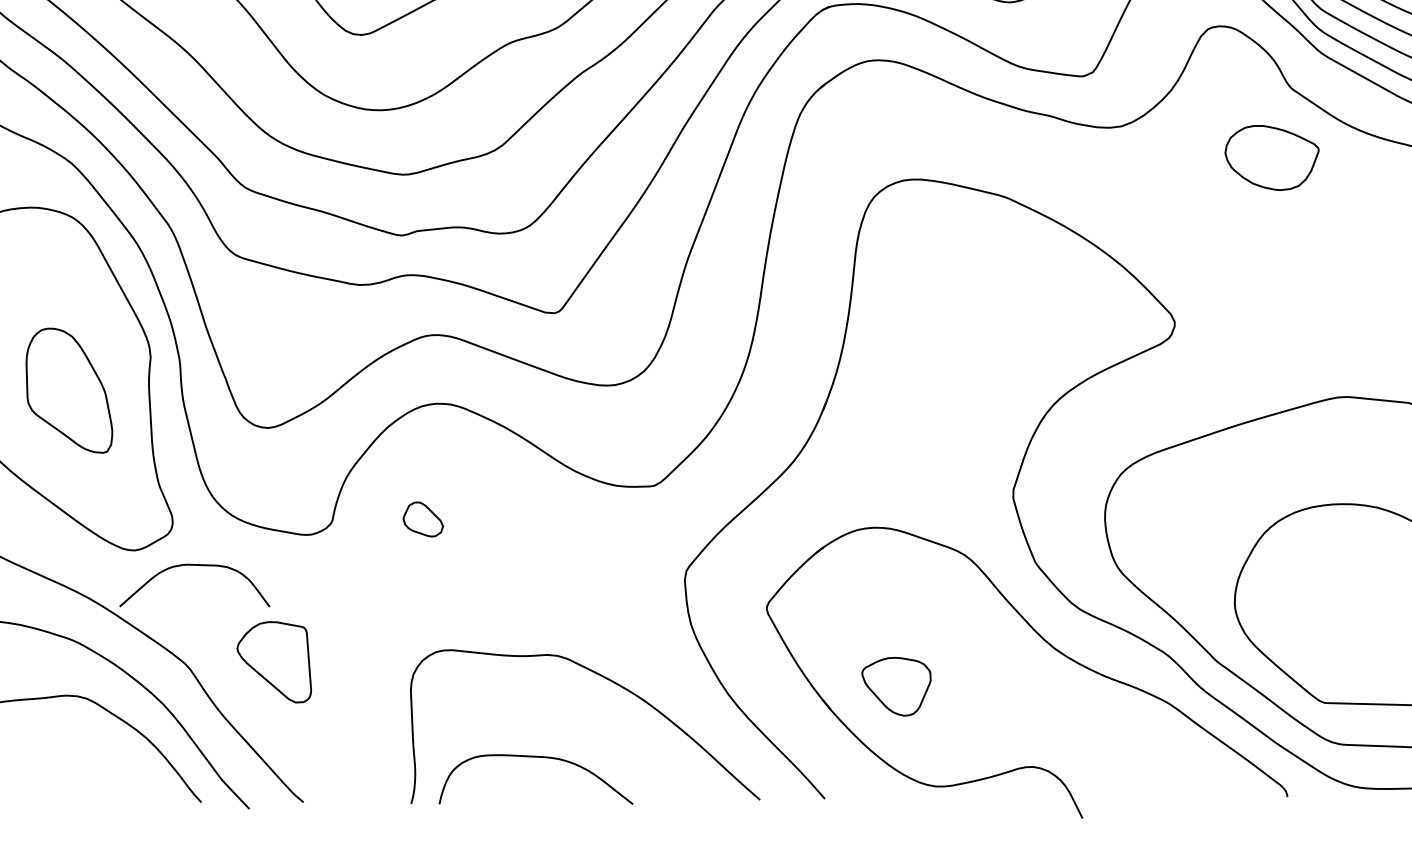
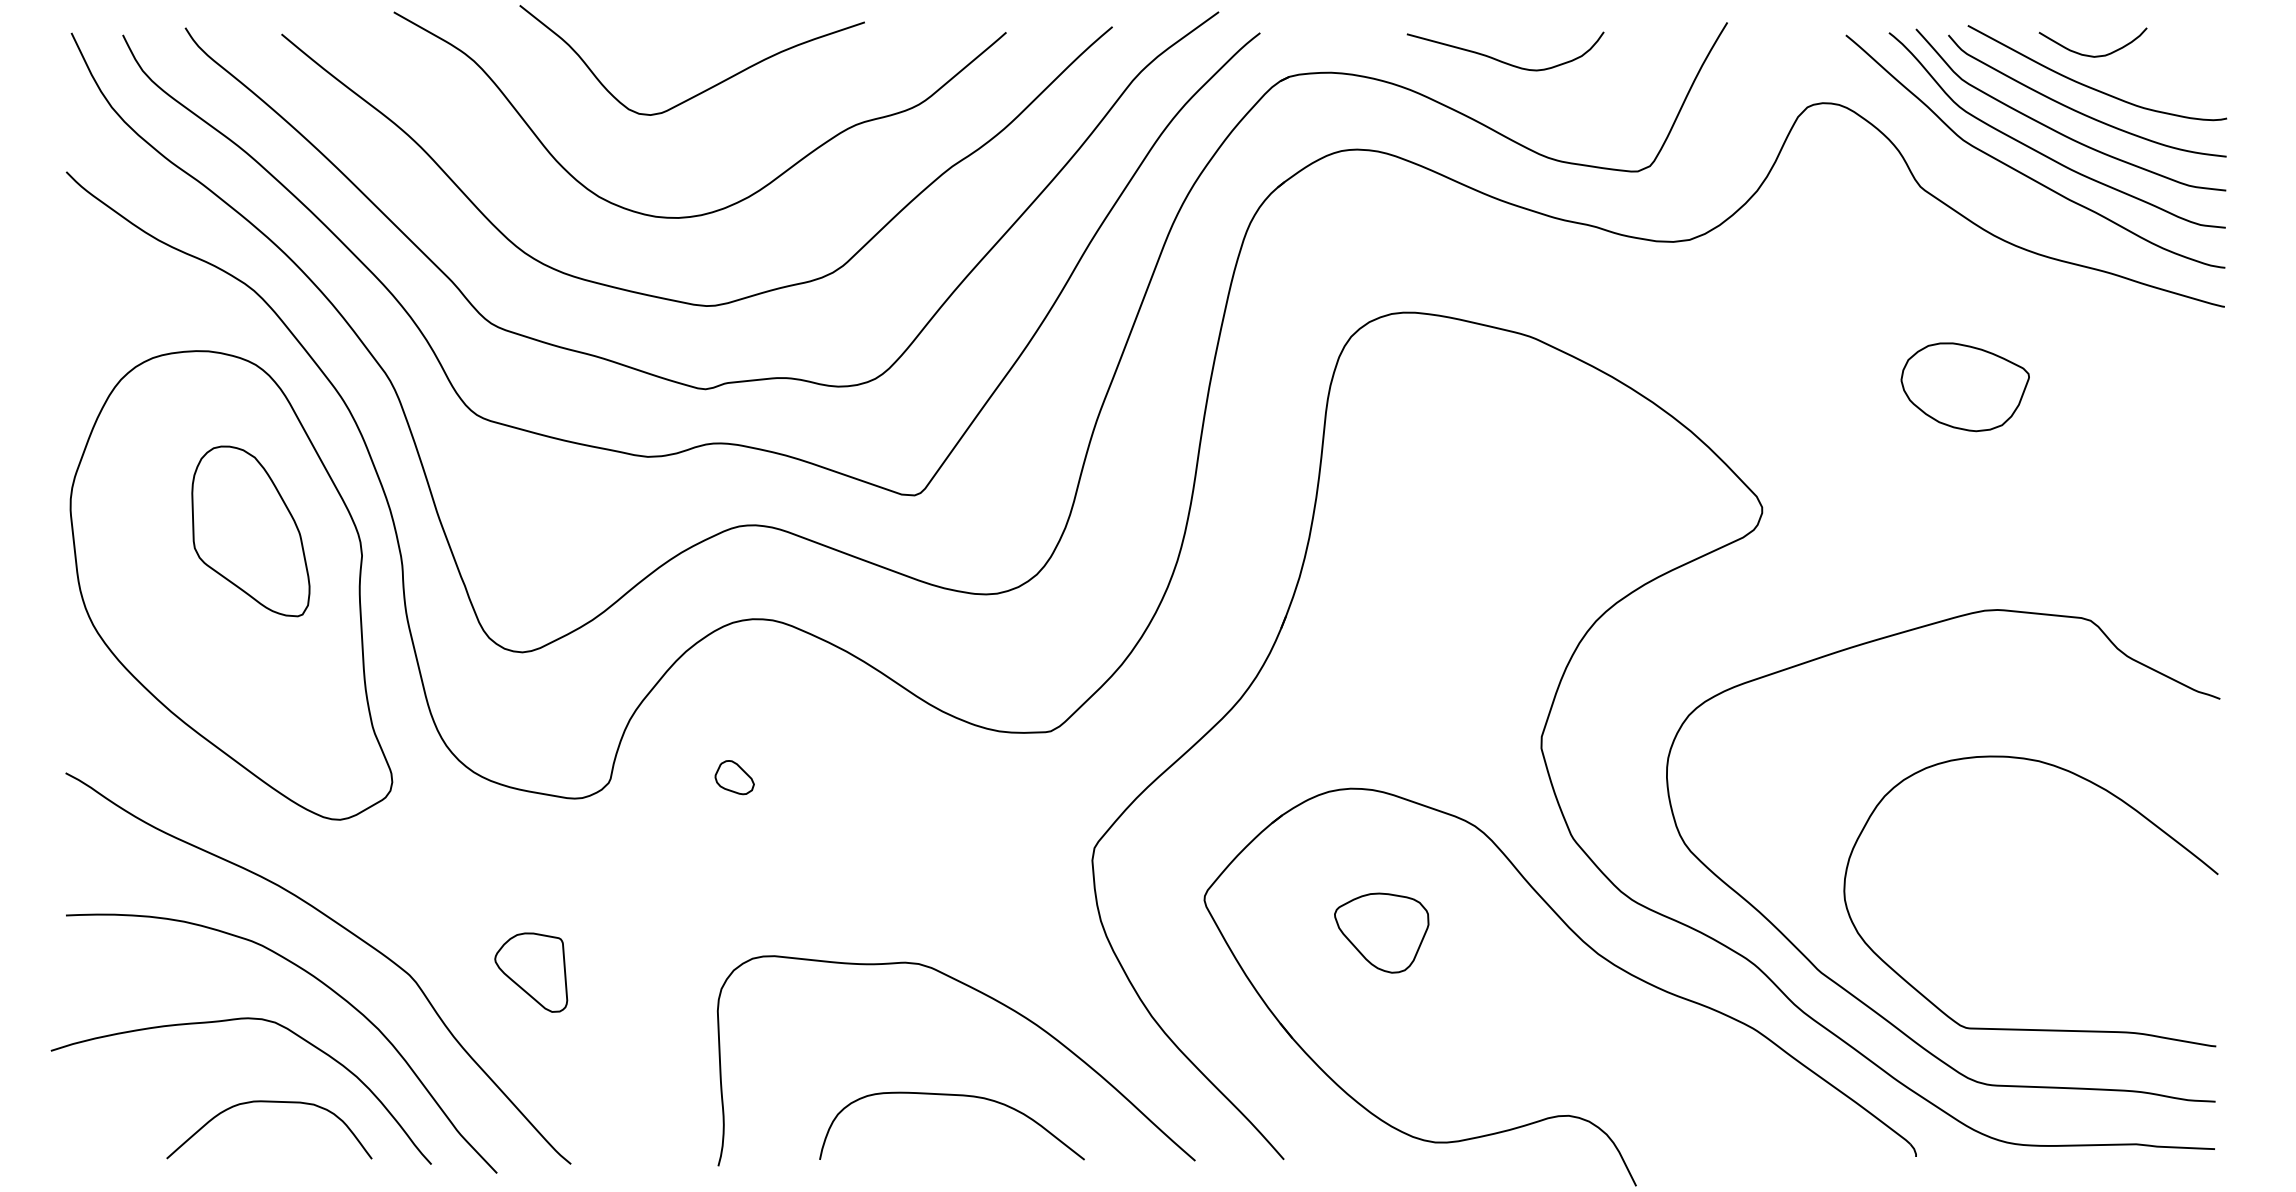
part: (1271, 158) -> (1964, 387), moved
part: (69, 390) -> (250, 531), moved
part: (423, 519) -> (734, 777), size x0.71
curve: (194, 565) -> (269, 1102), moved
part: (274, 662) -> (531, 972), size x0.71
part: (896, 686) -> (1381, 932), moved
curve: (540, 757) -> (958, 1096), moved

